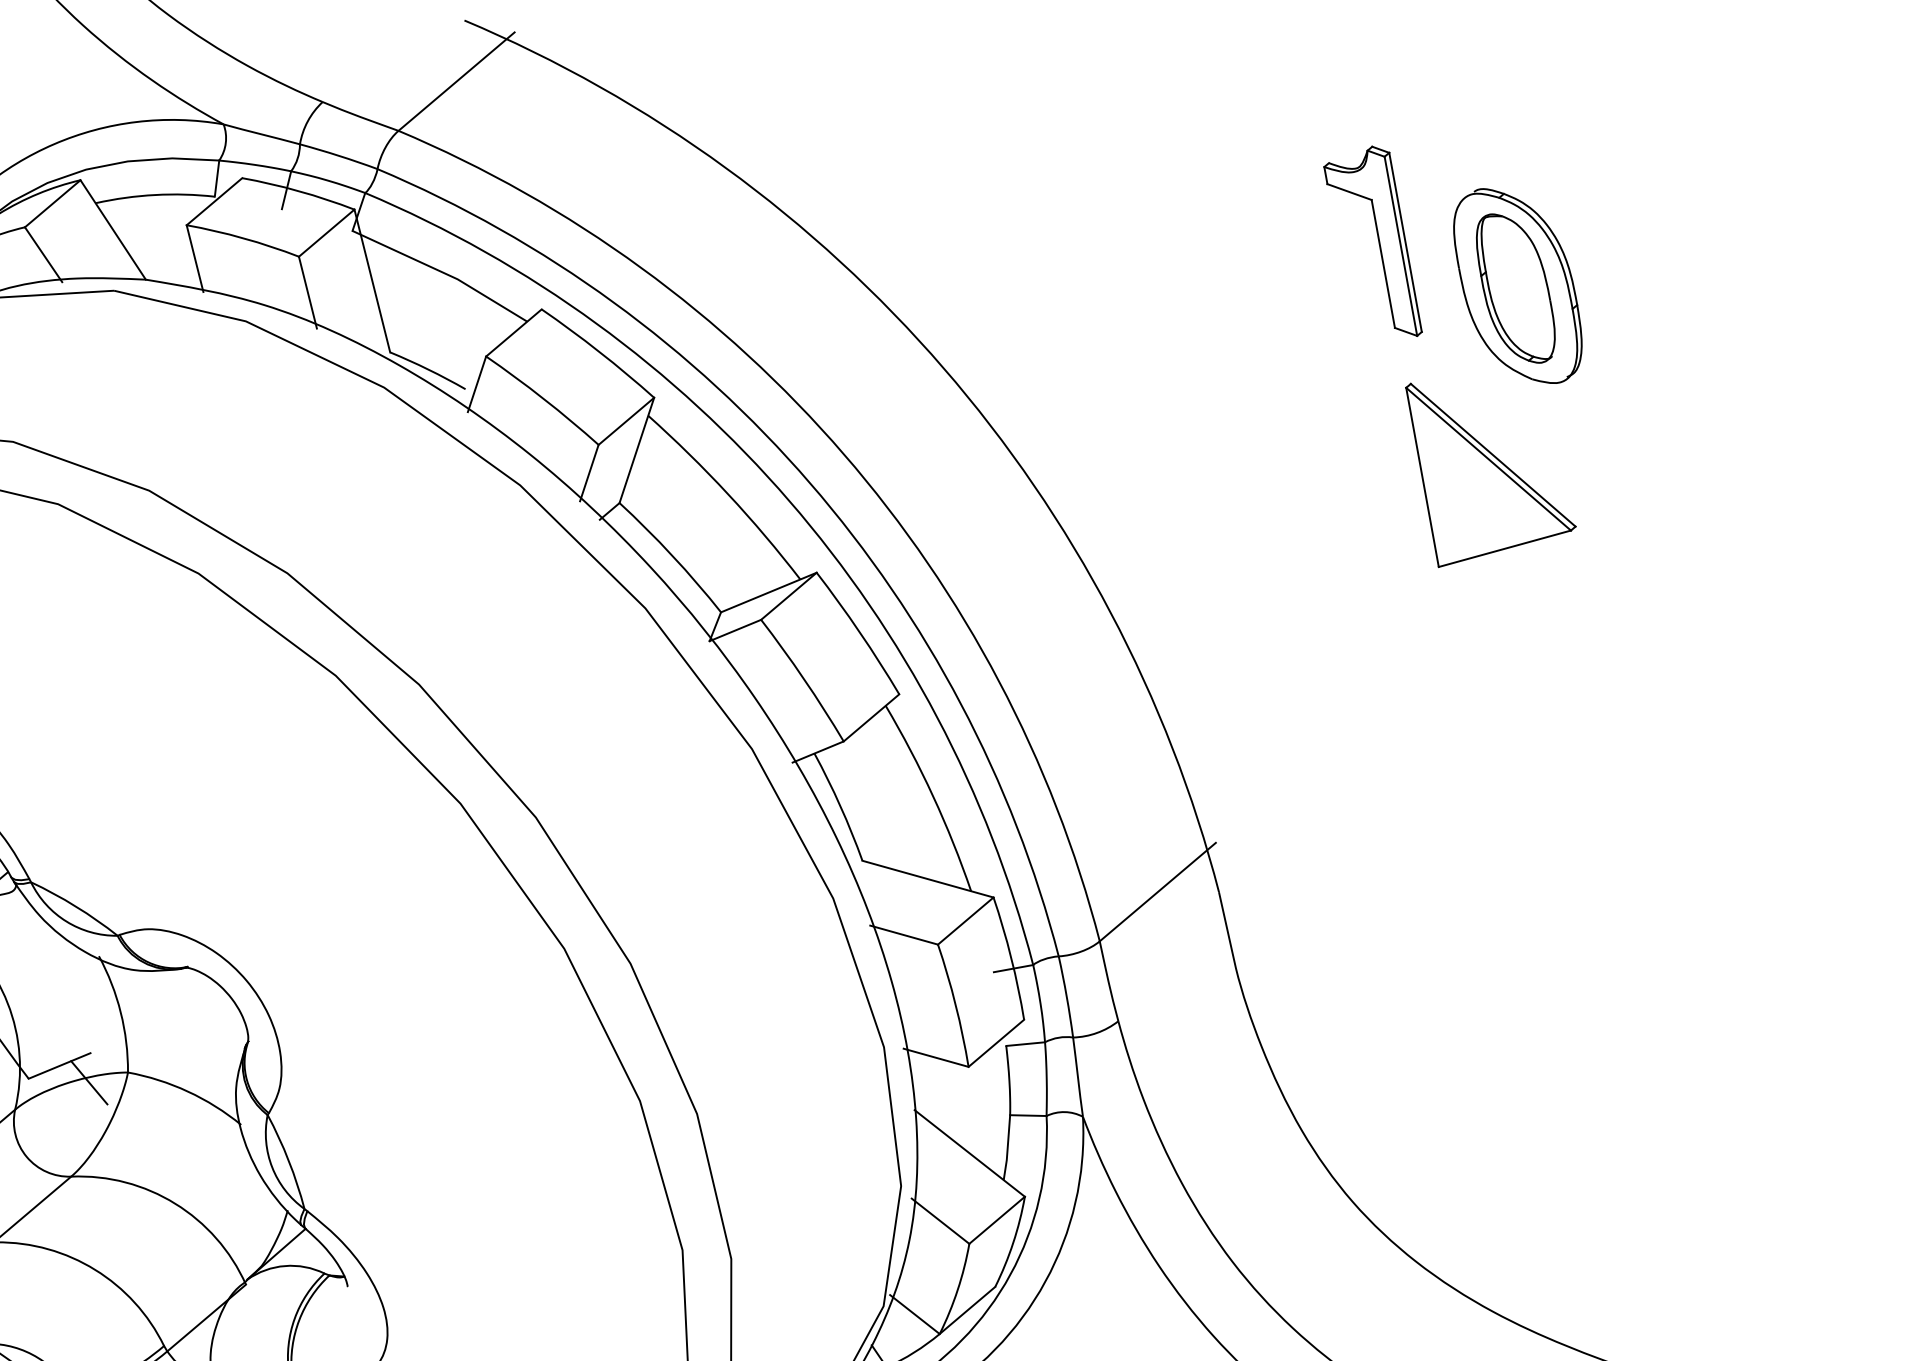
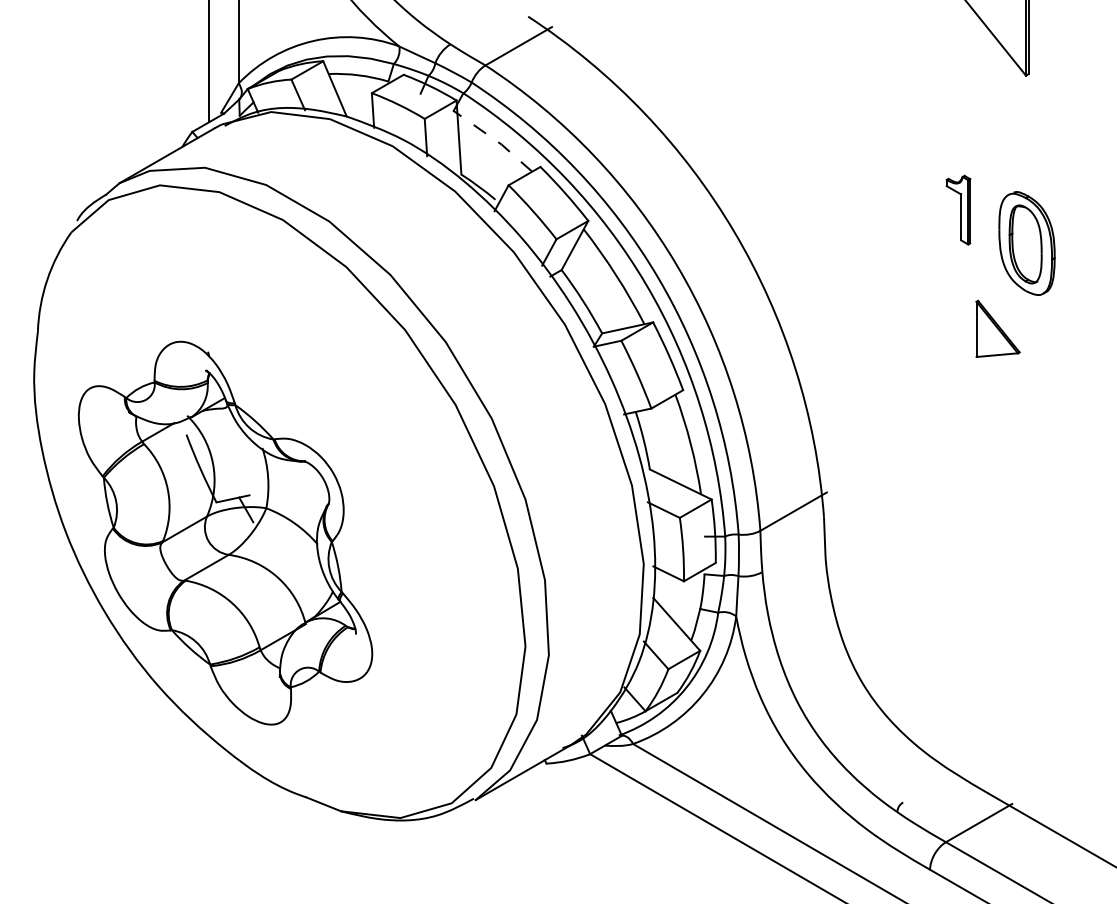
part: (1372, 246) -> (958, 210), size x0.7
line: (444, 271) -> (495, 139), solid -> dashed
part: (1490, 462) -> (997, 328), size x0.6

